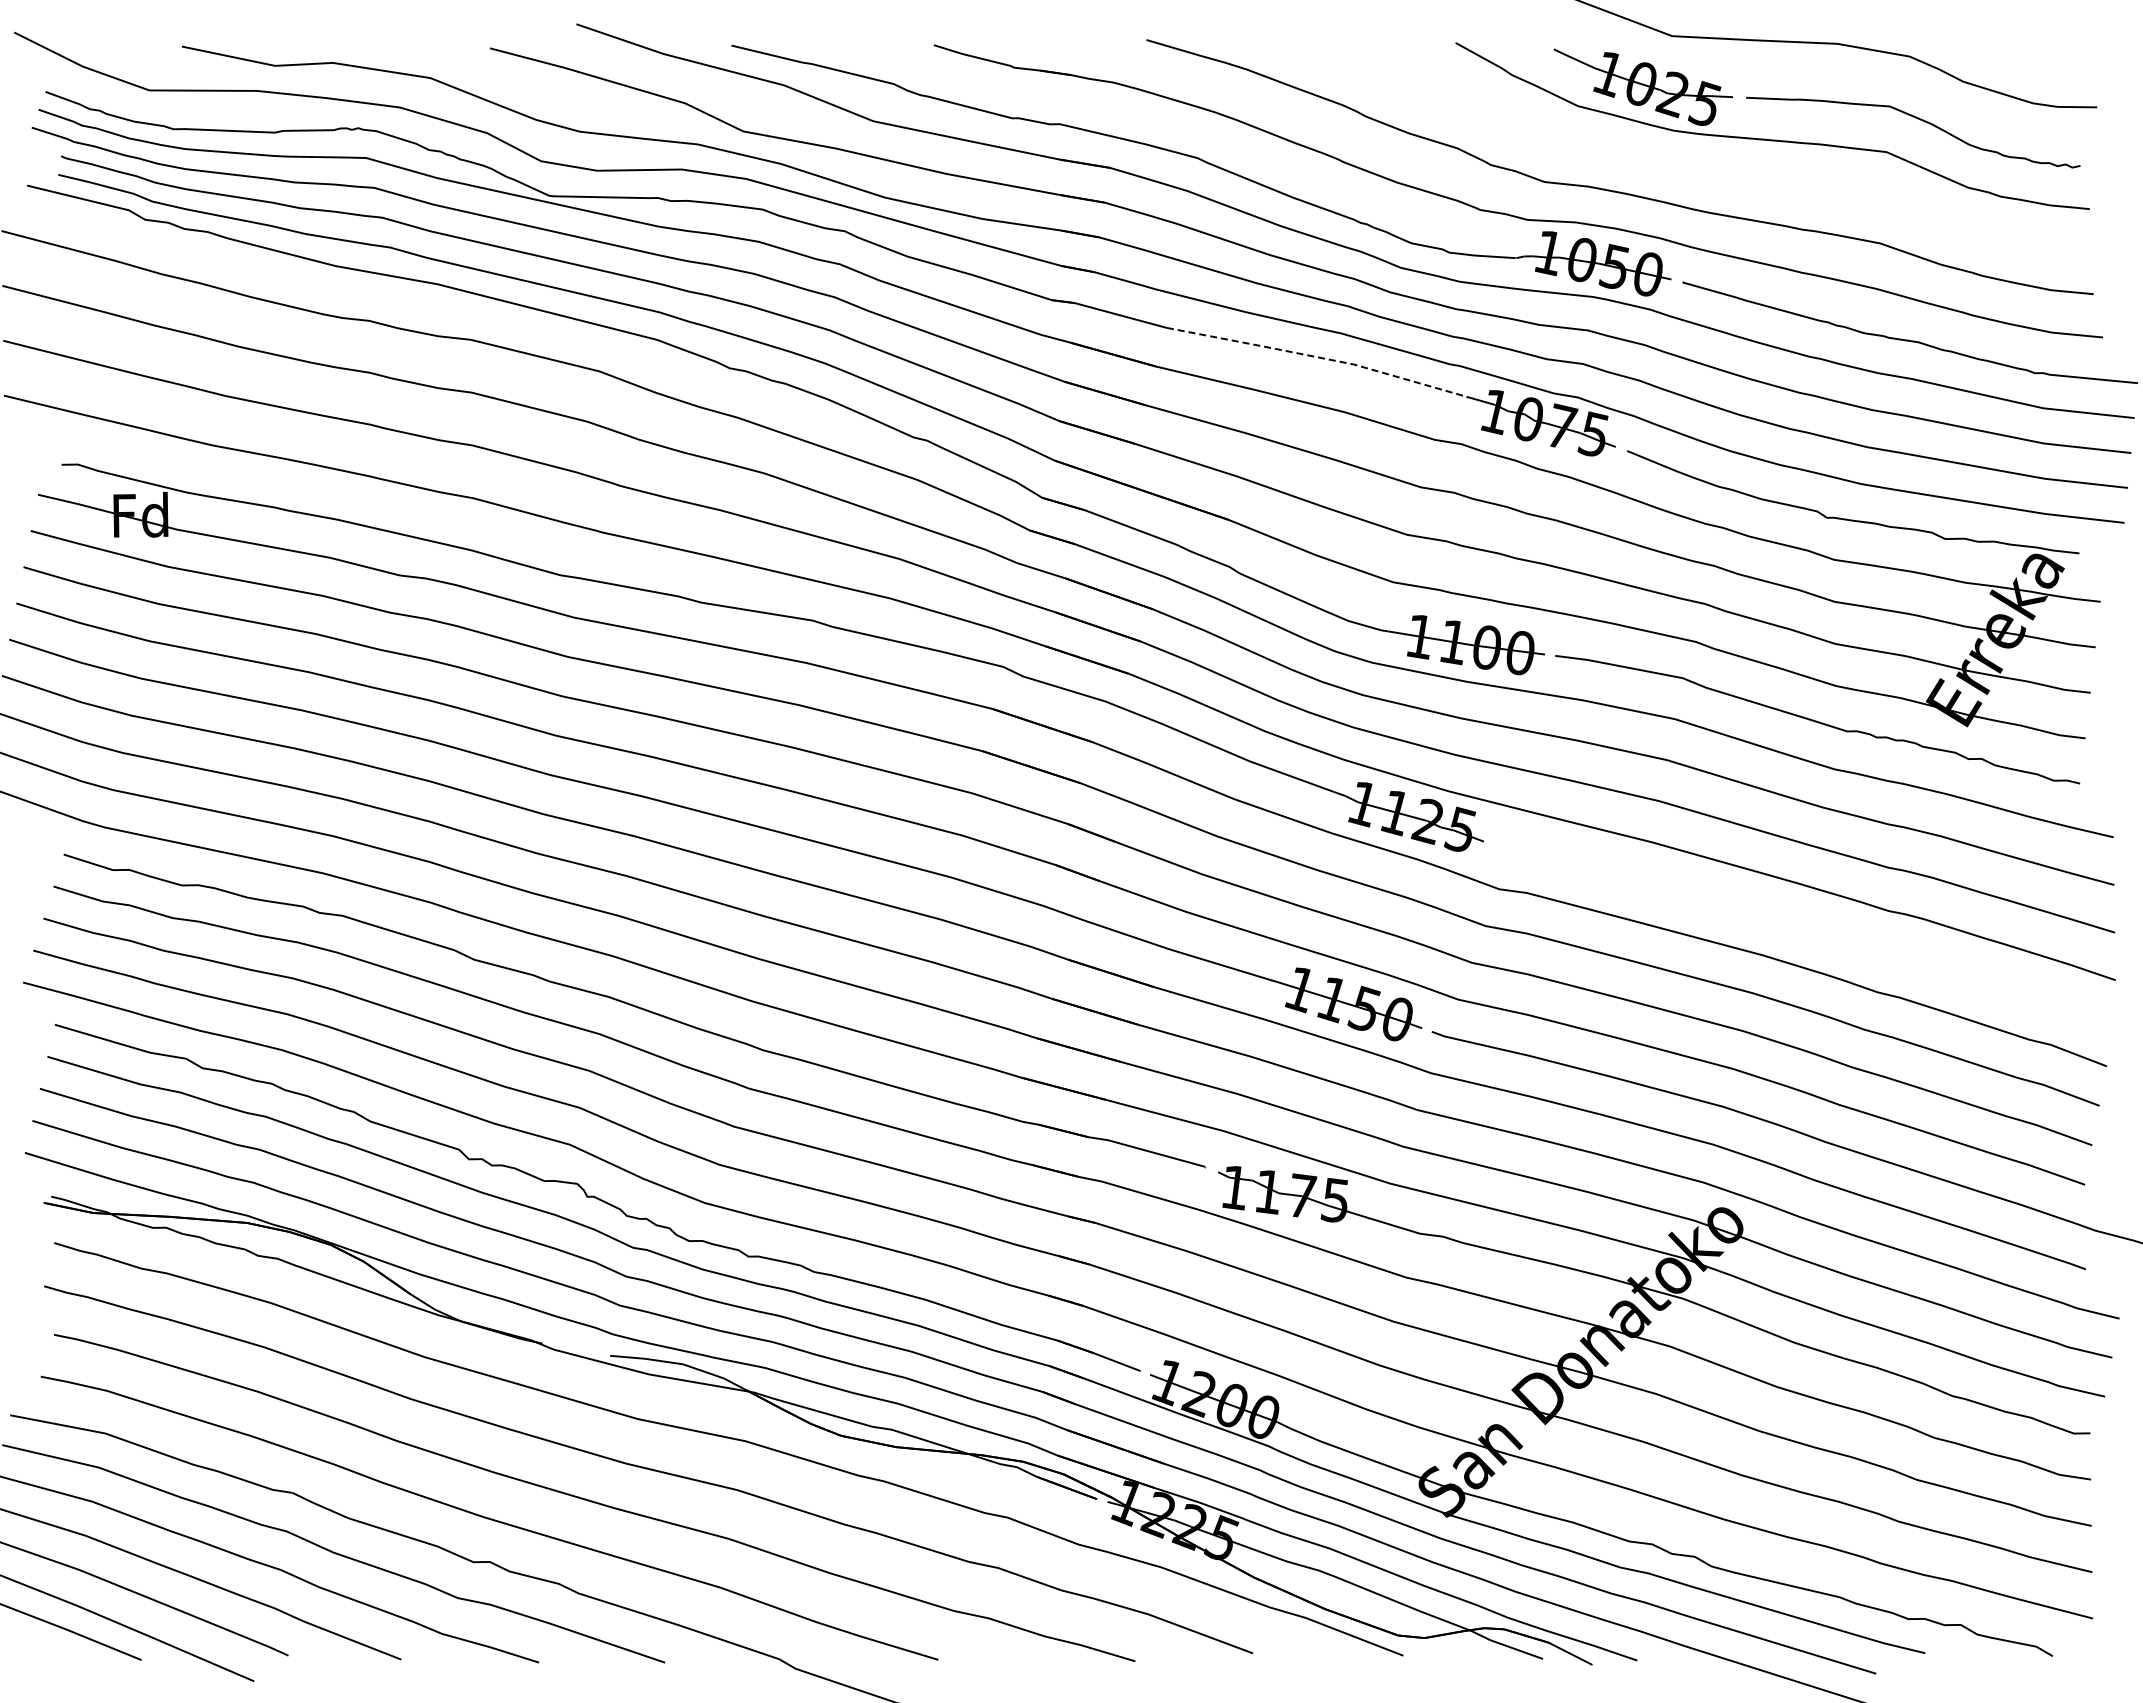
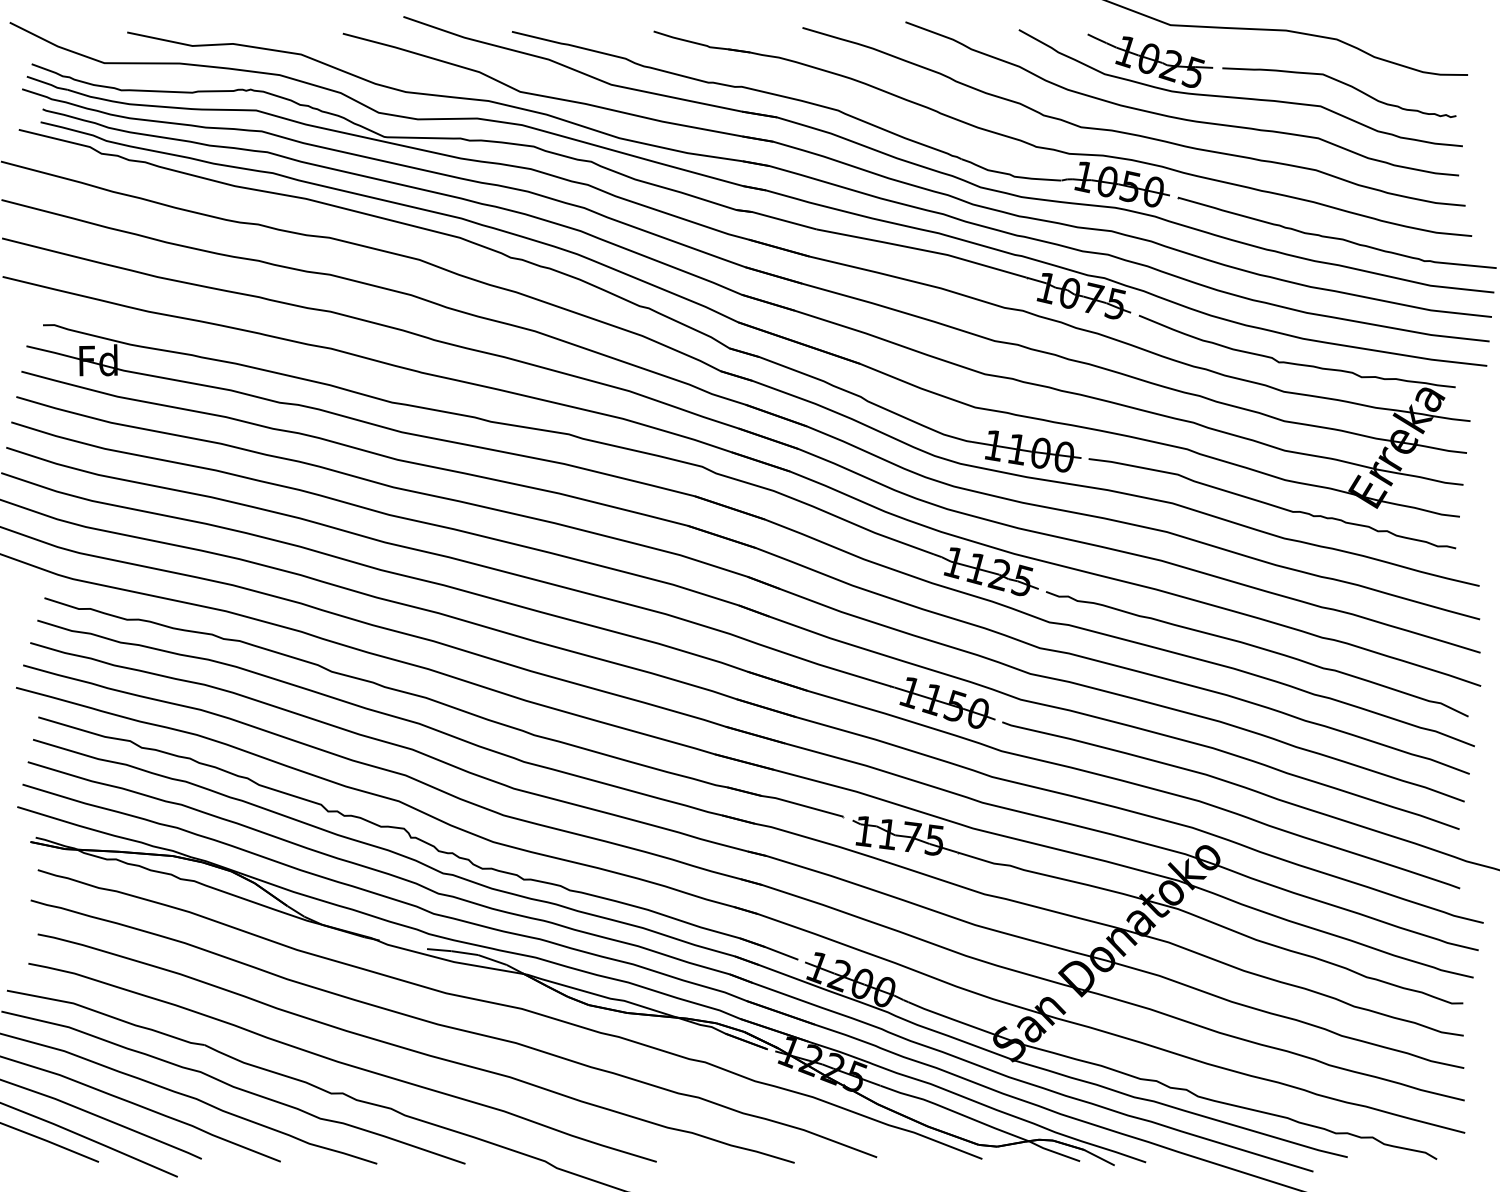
curve: (1685, 168) -> (1179, 117), added
line: (1318, 357) -> (922, 250), dashed -> solid
curve: (1798, 926) -> (1258, 648), added

